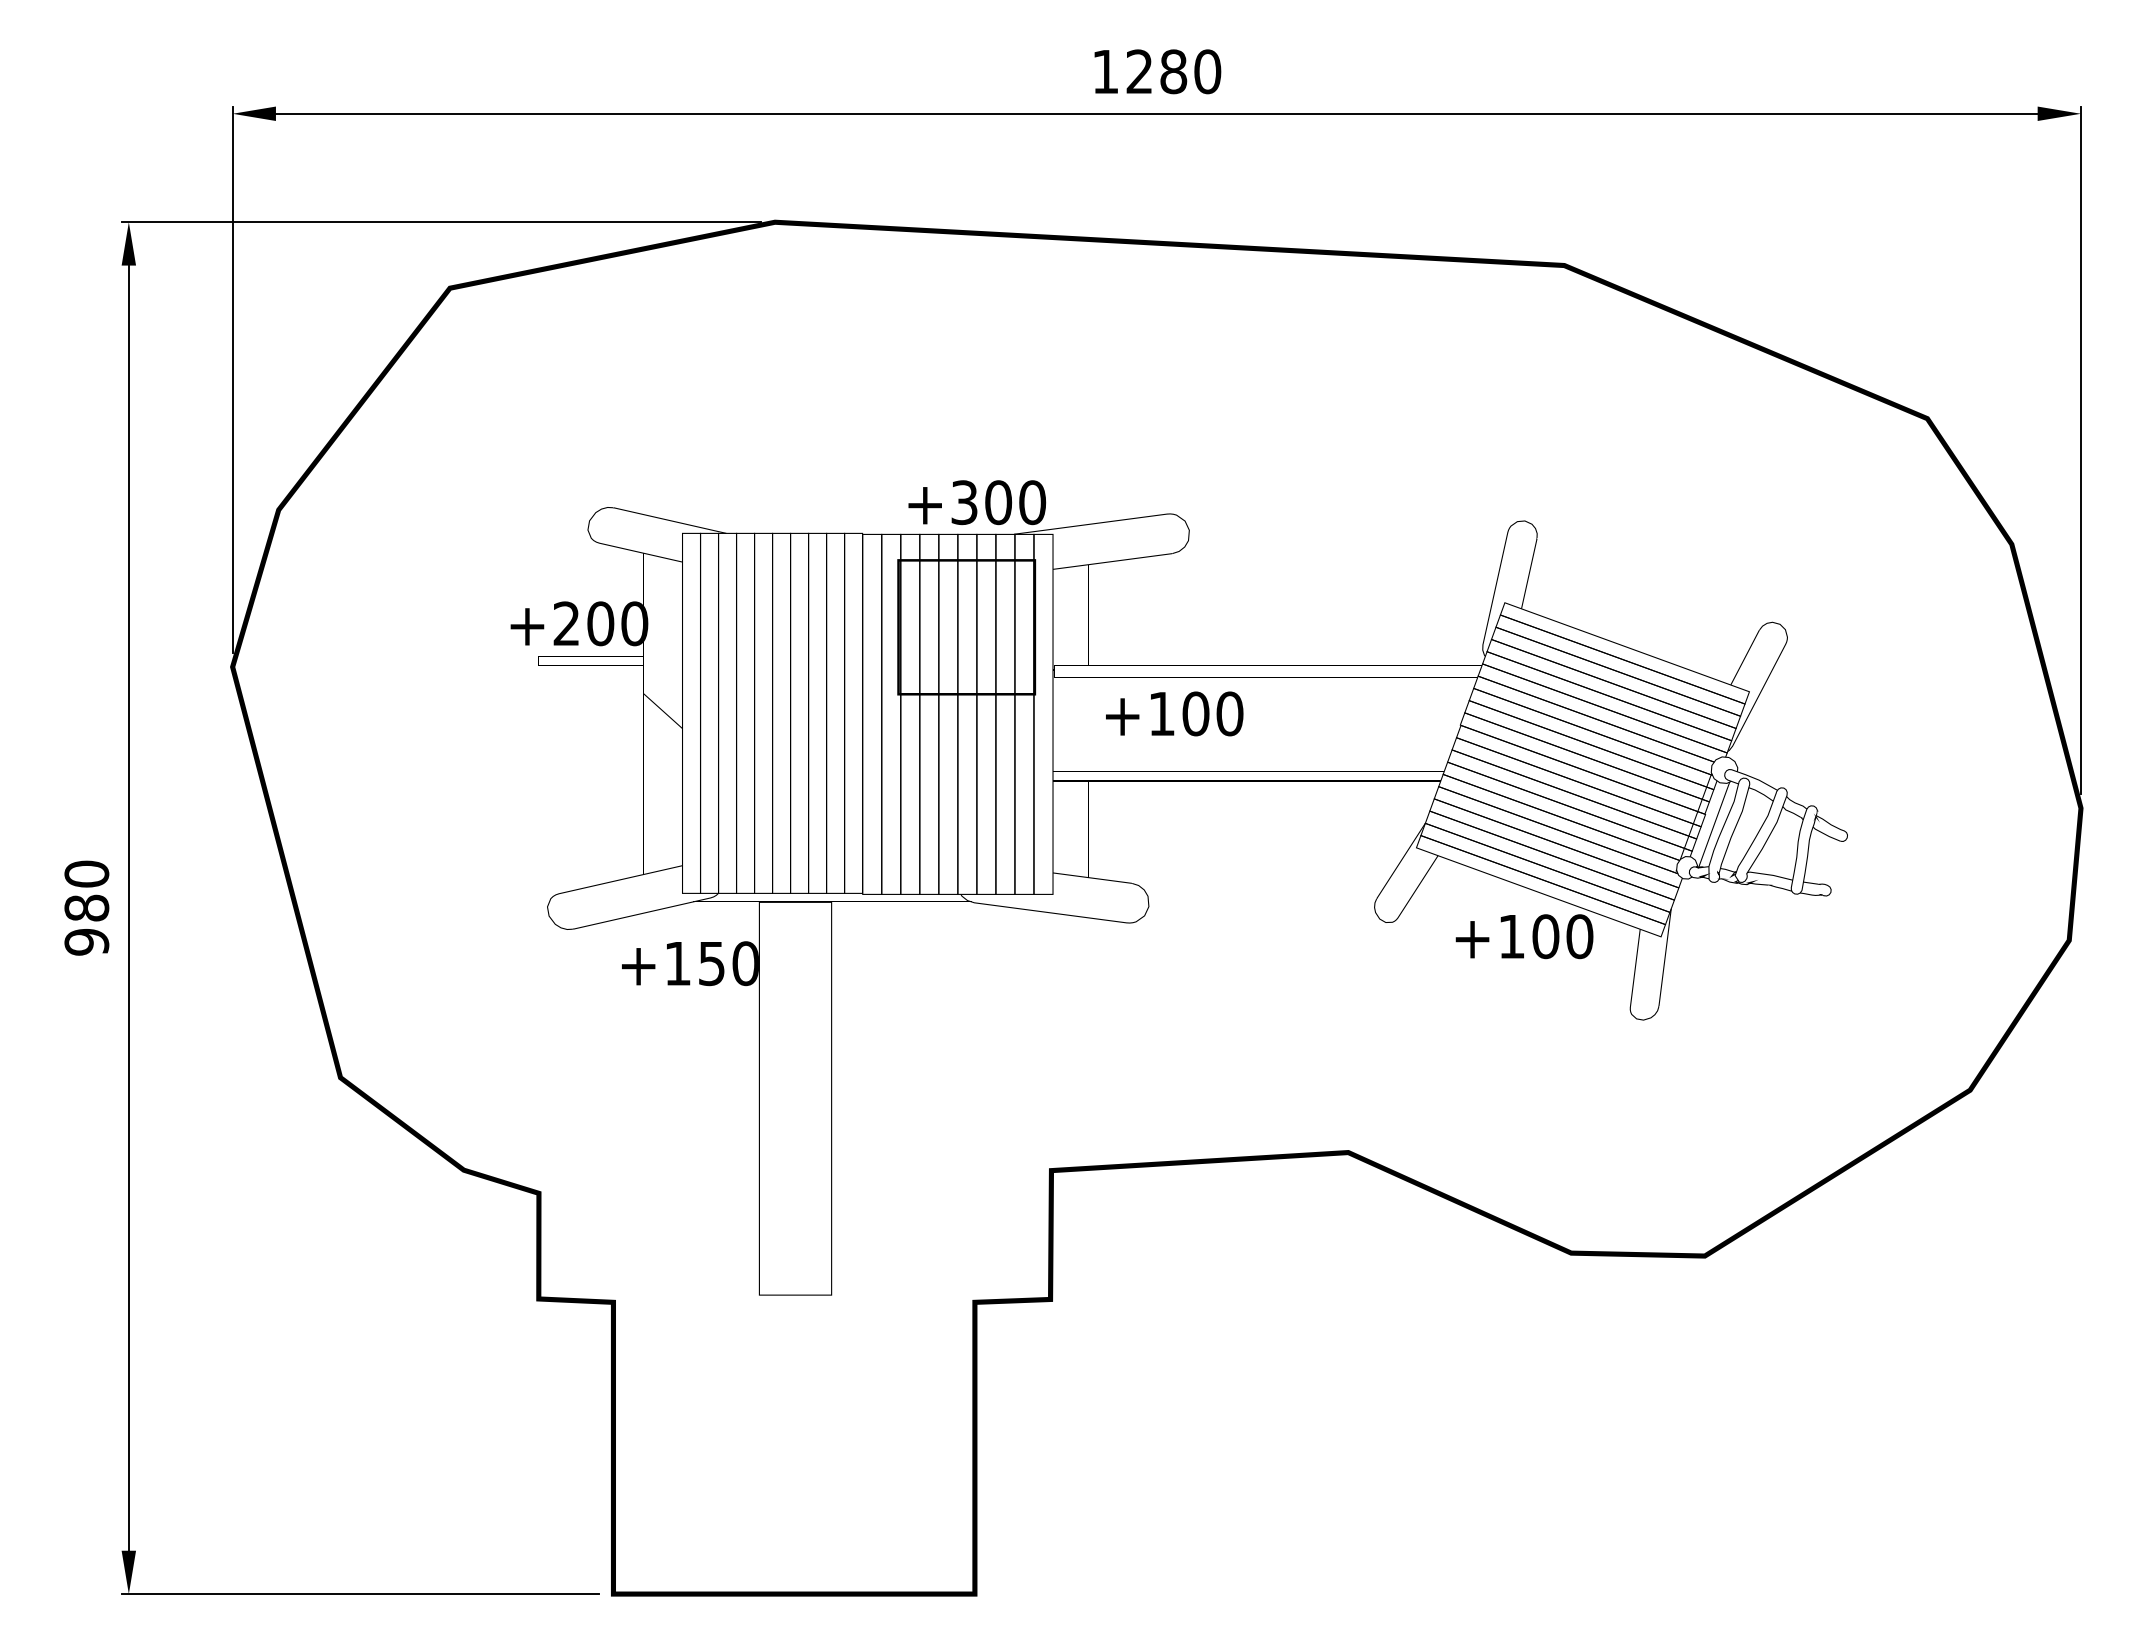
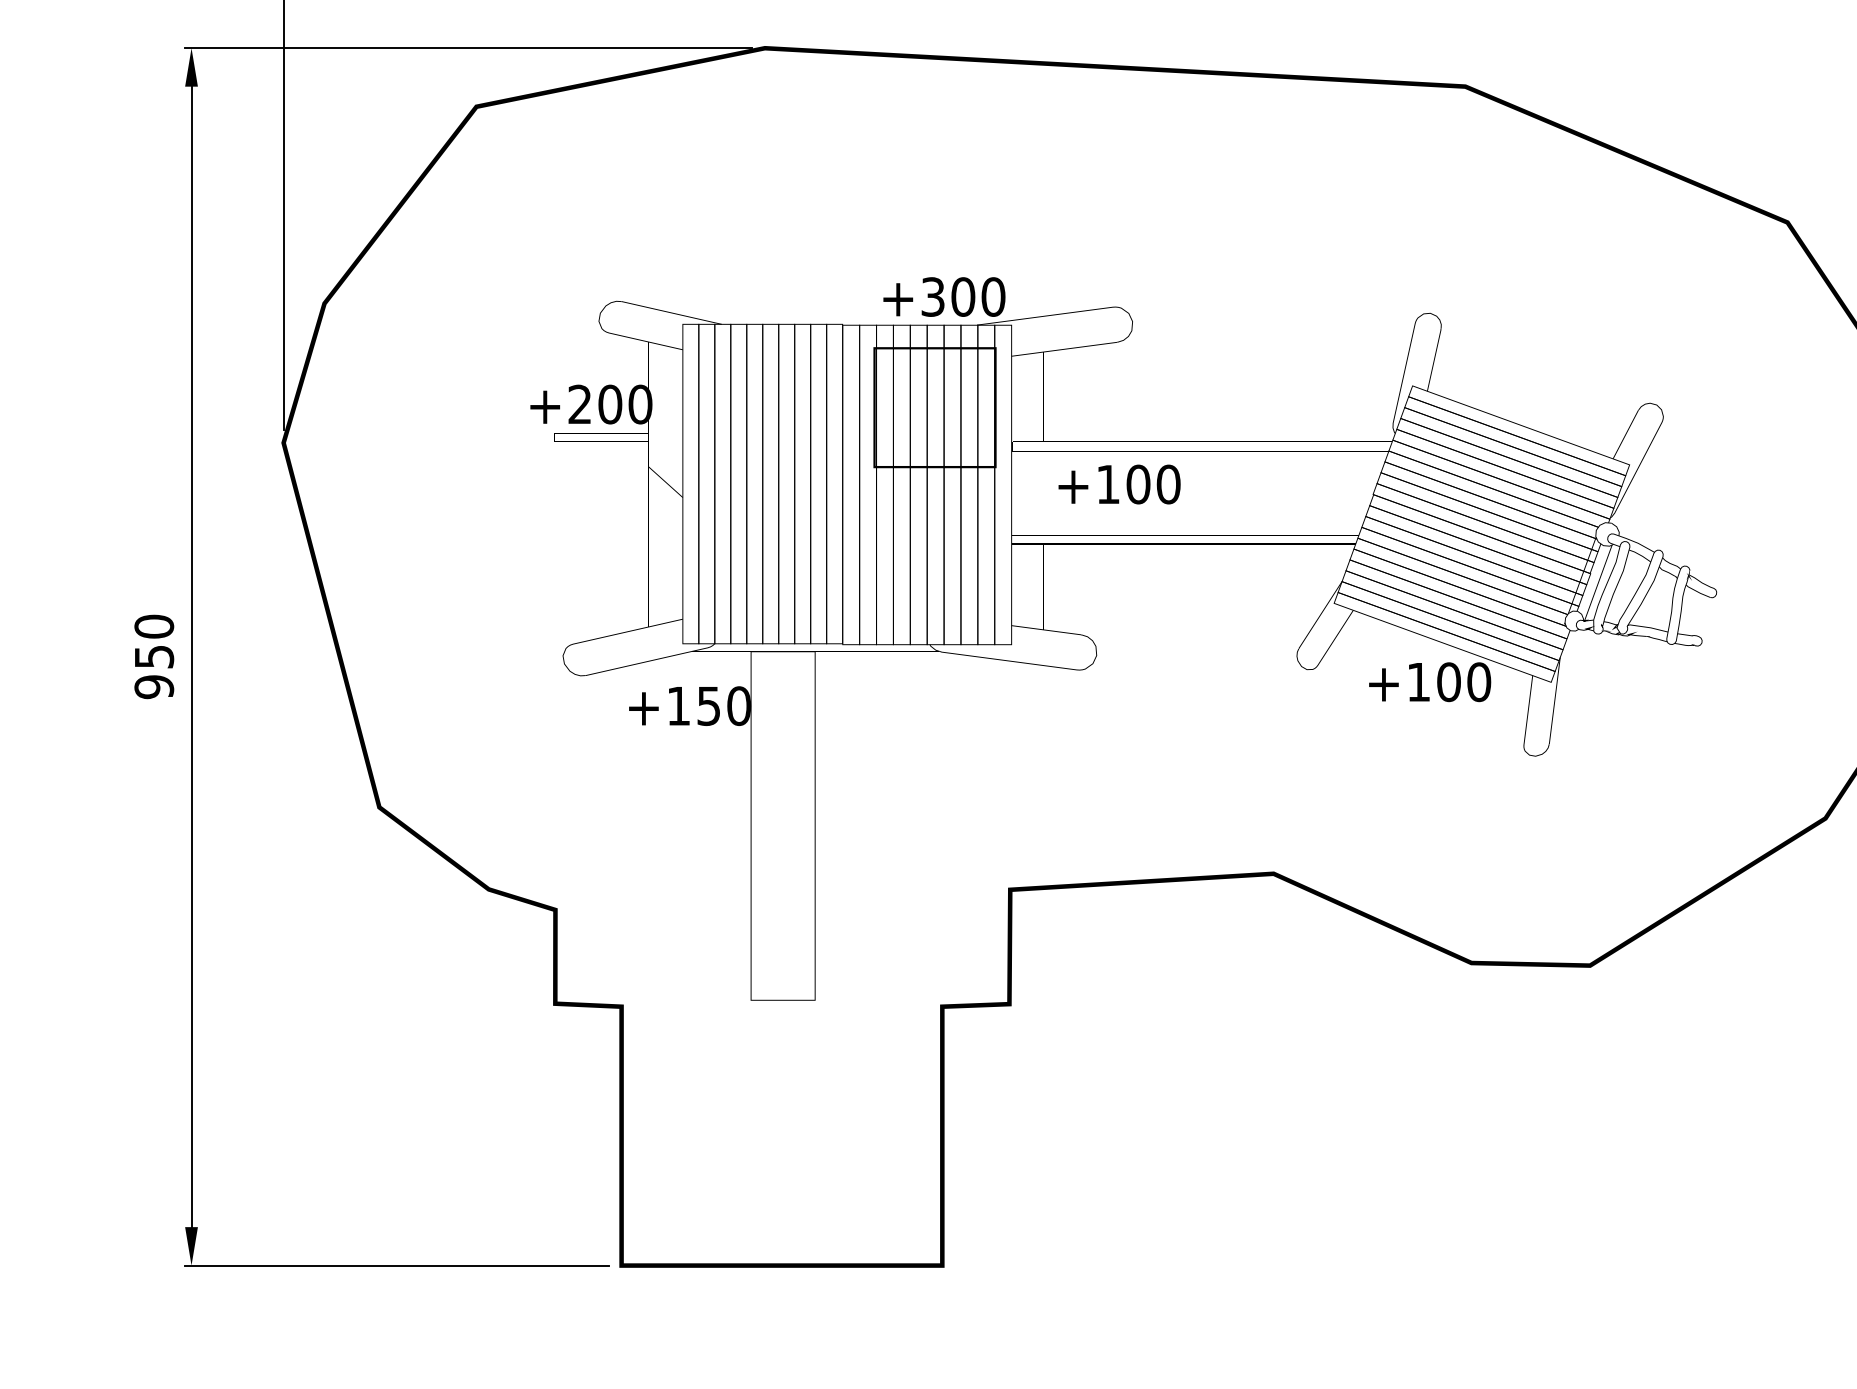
text: (86, 907) -> (153, 656), 980 -> 950

